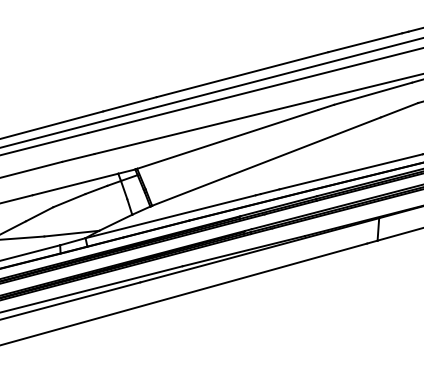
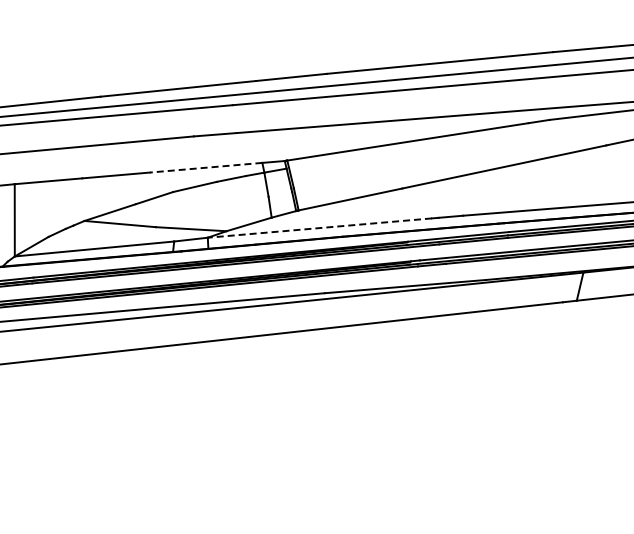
line: (75, 184) -> (206, 167), solid -> dashed
line: (170, 217) -> (319, 228), solid -> dashed

